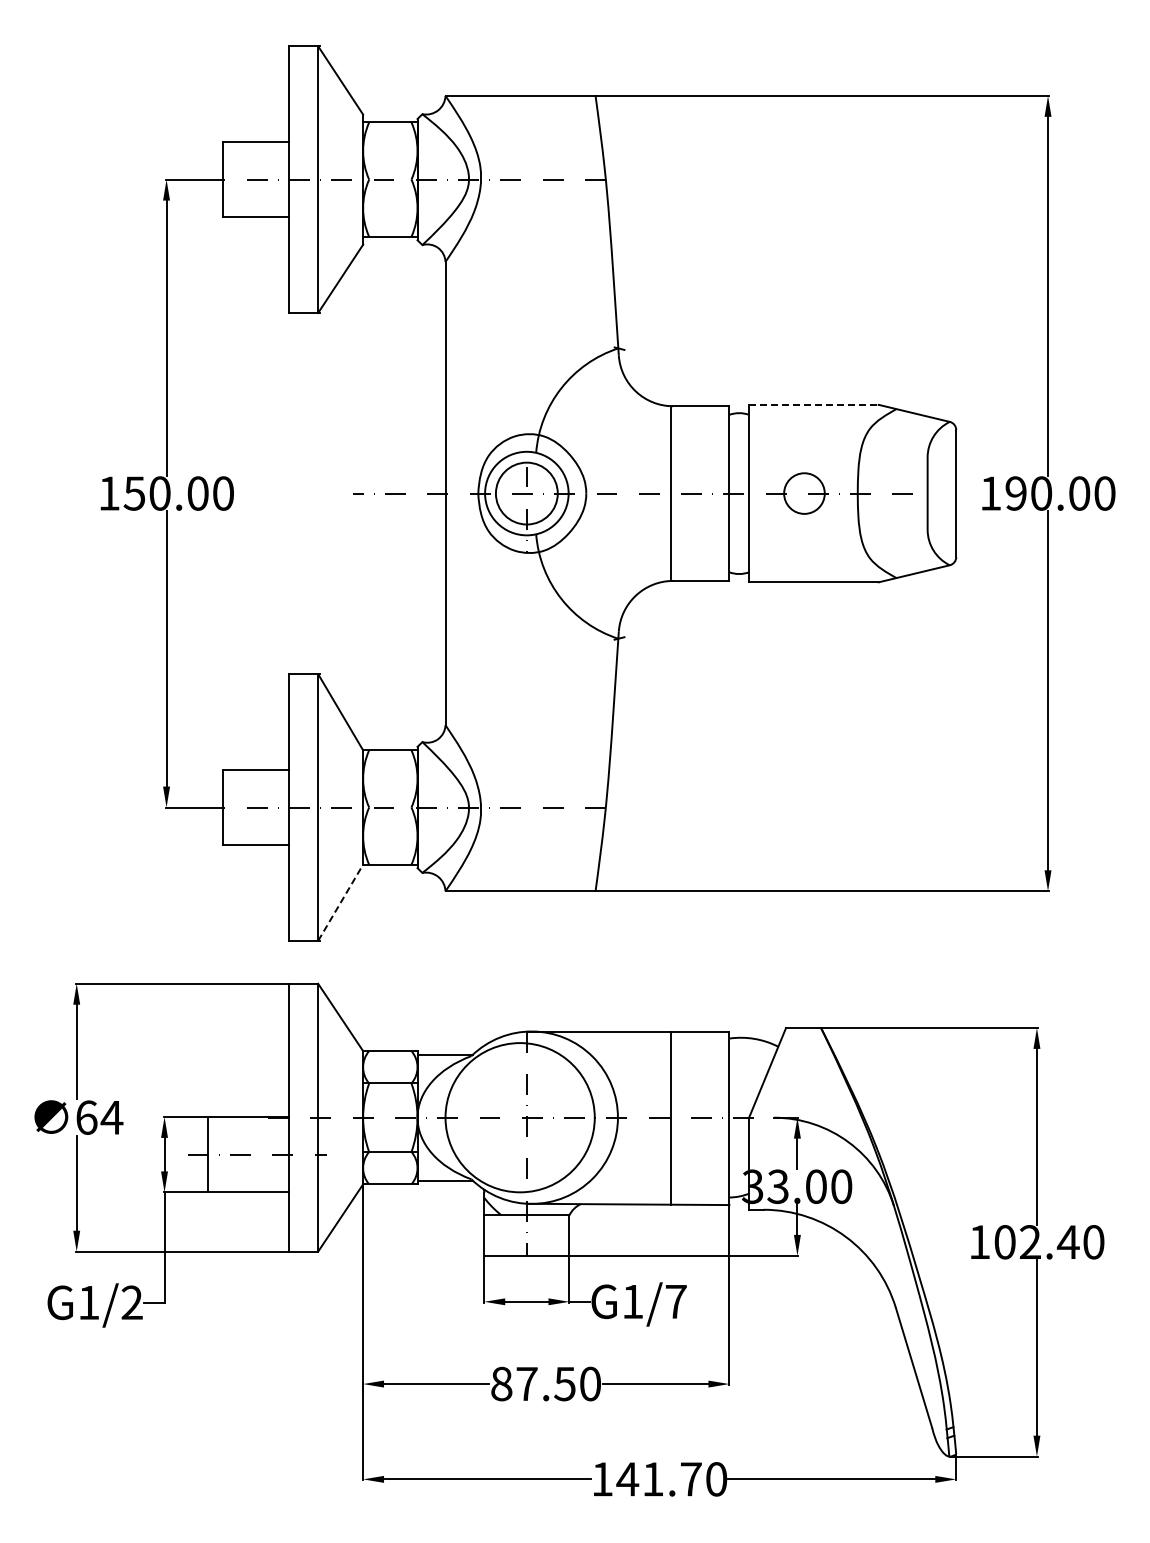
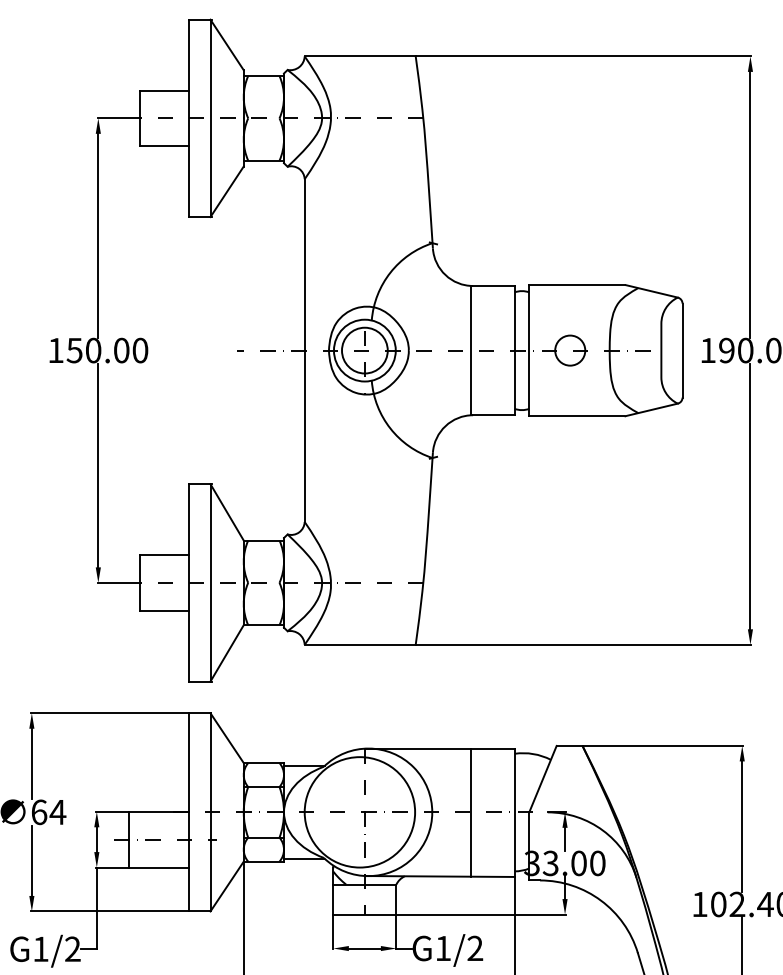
line: (813, 404) -> (576, 284), dashed -> solid
line: (340, 902) -> (227, 653), dashed -> solid
text: (675, 1301) -> (474, 948), G1/7 -> G1/2

